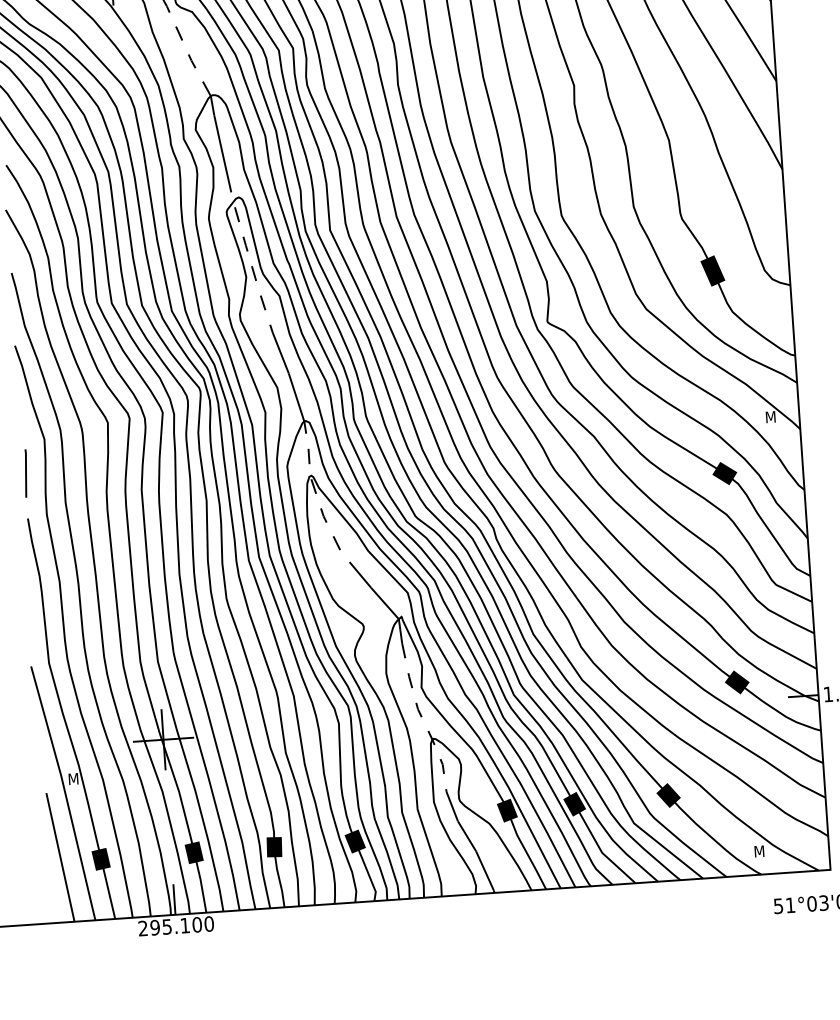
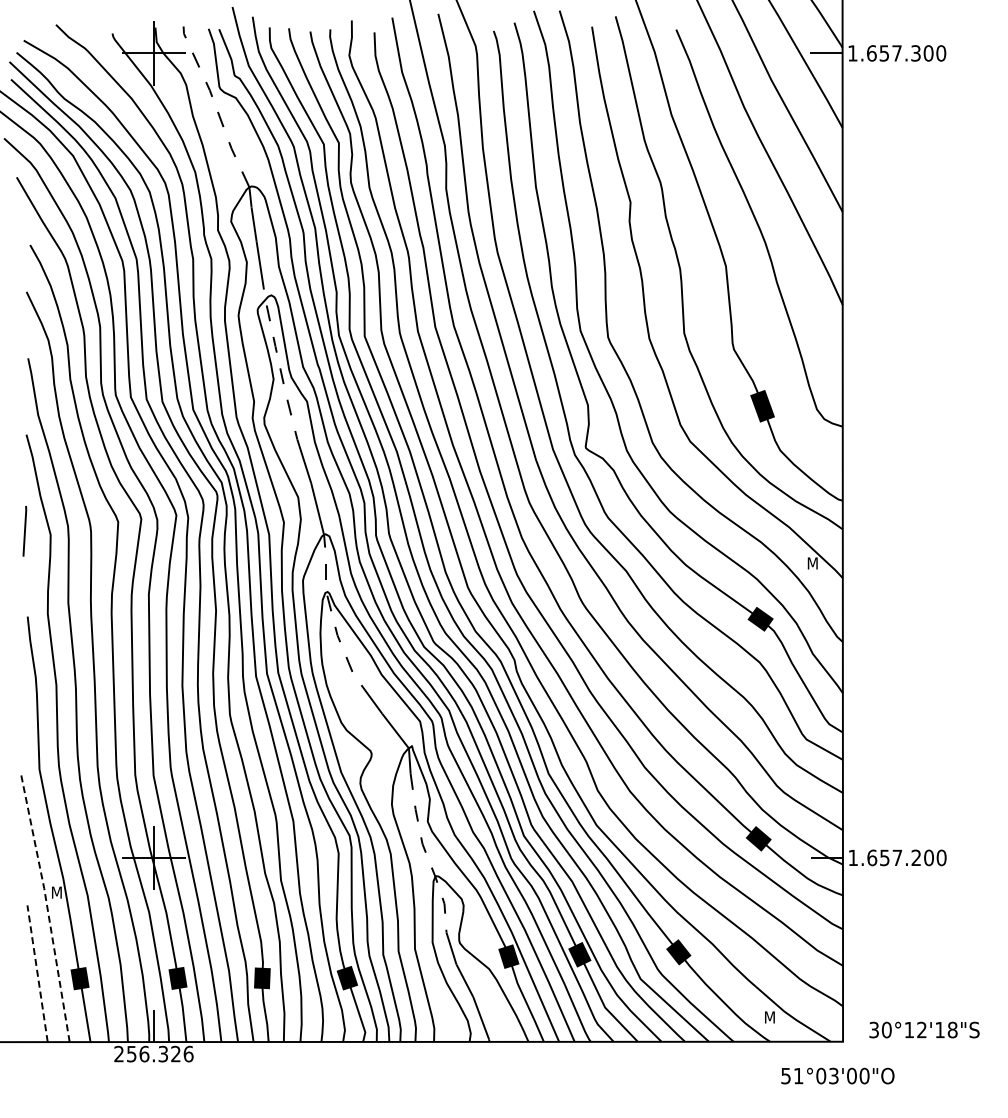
line: (25, 473) -> (24, 531), moved
line: (65, 792) -> (47, 906), solid -> dashed
line: (60, 857) -> (37, 973), solid -> dashed
text: (181, 925) -> (159, 1053), 295.100 -> 256.326

